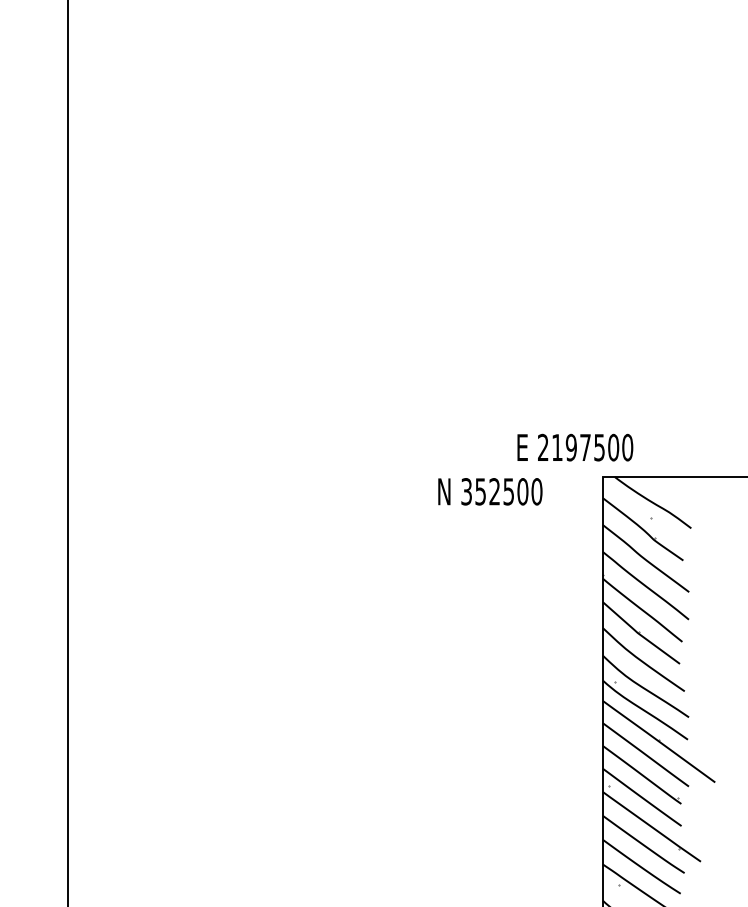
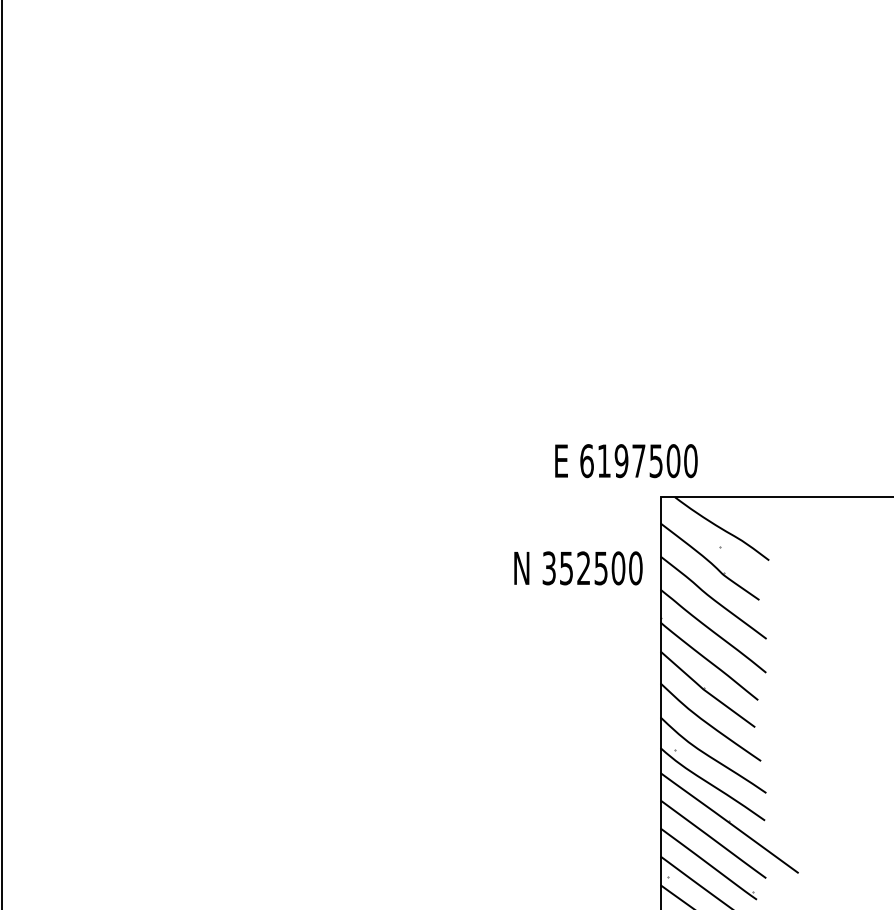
text: (542, 447) -> (585, 460), 2197500 -> 6197500
text: (490, 491) -> (578, 567), moved

